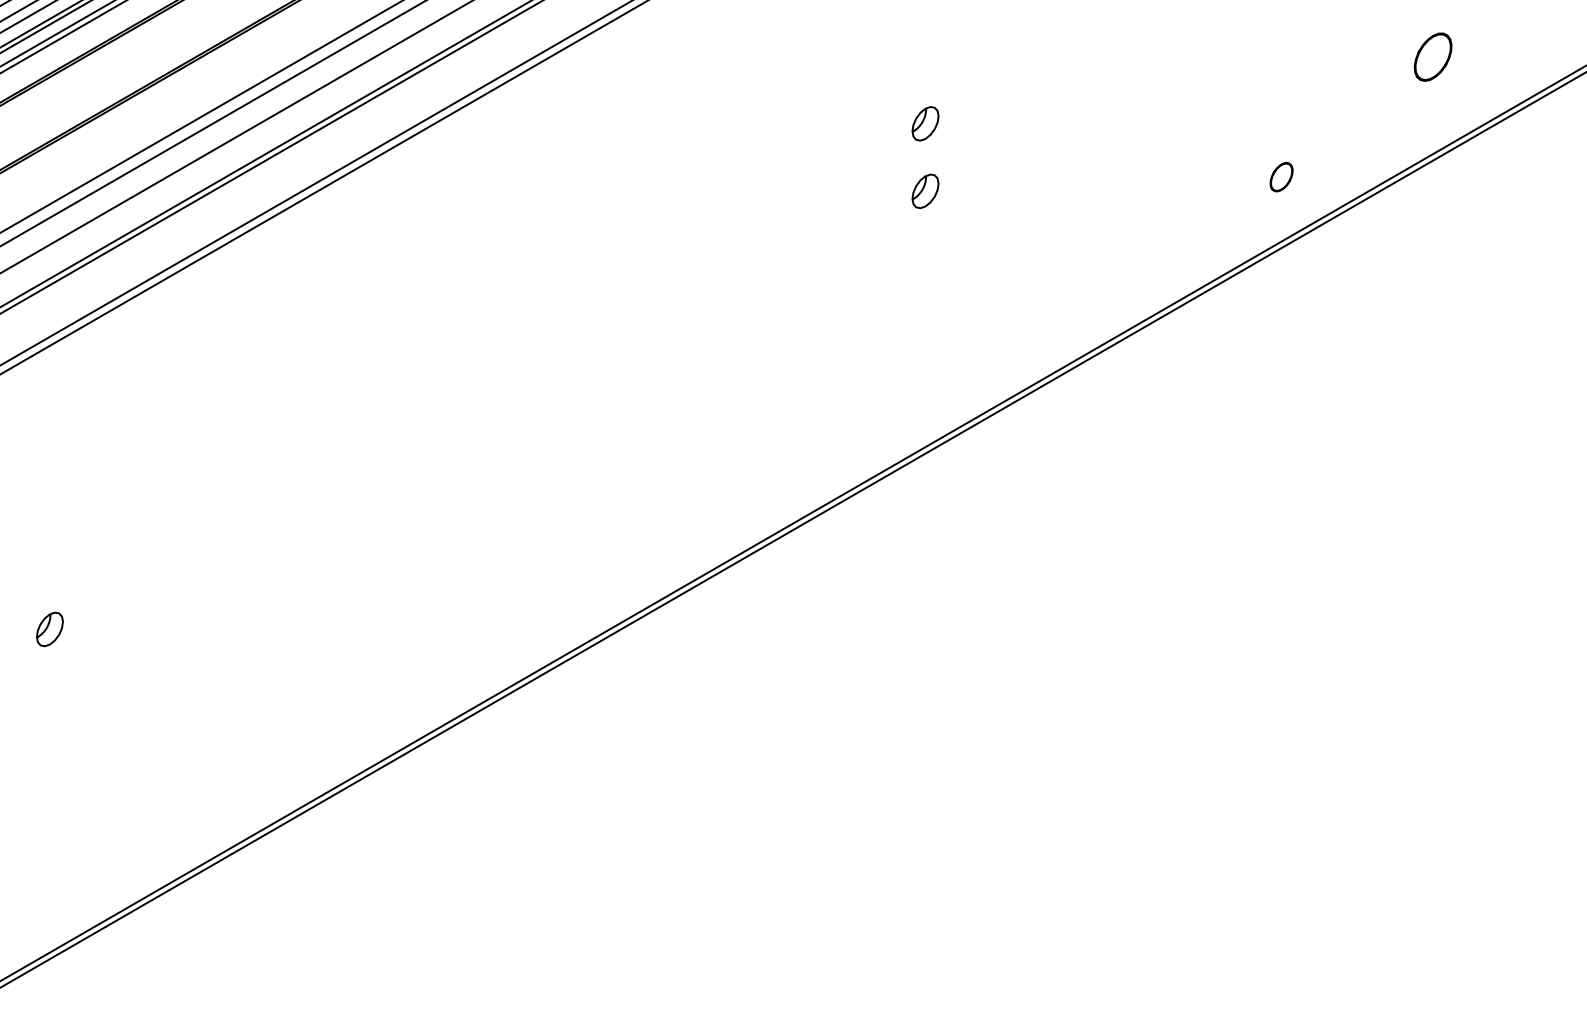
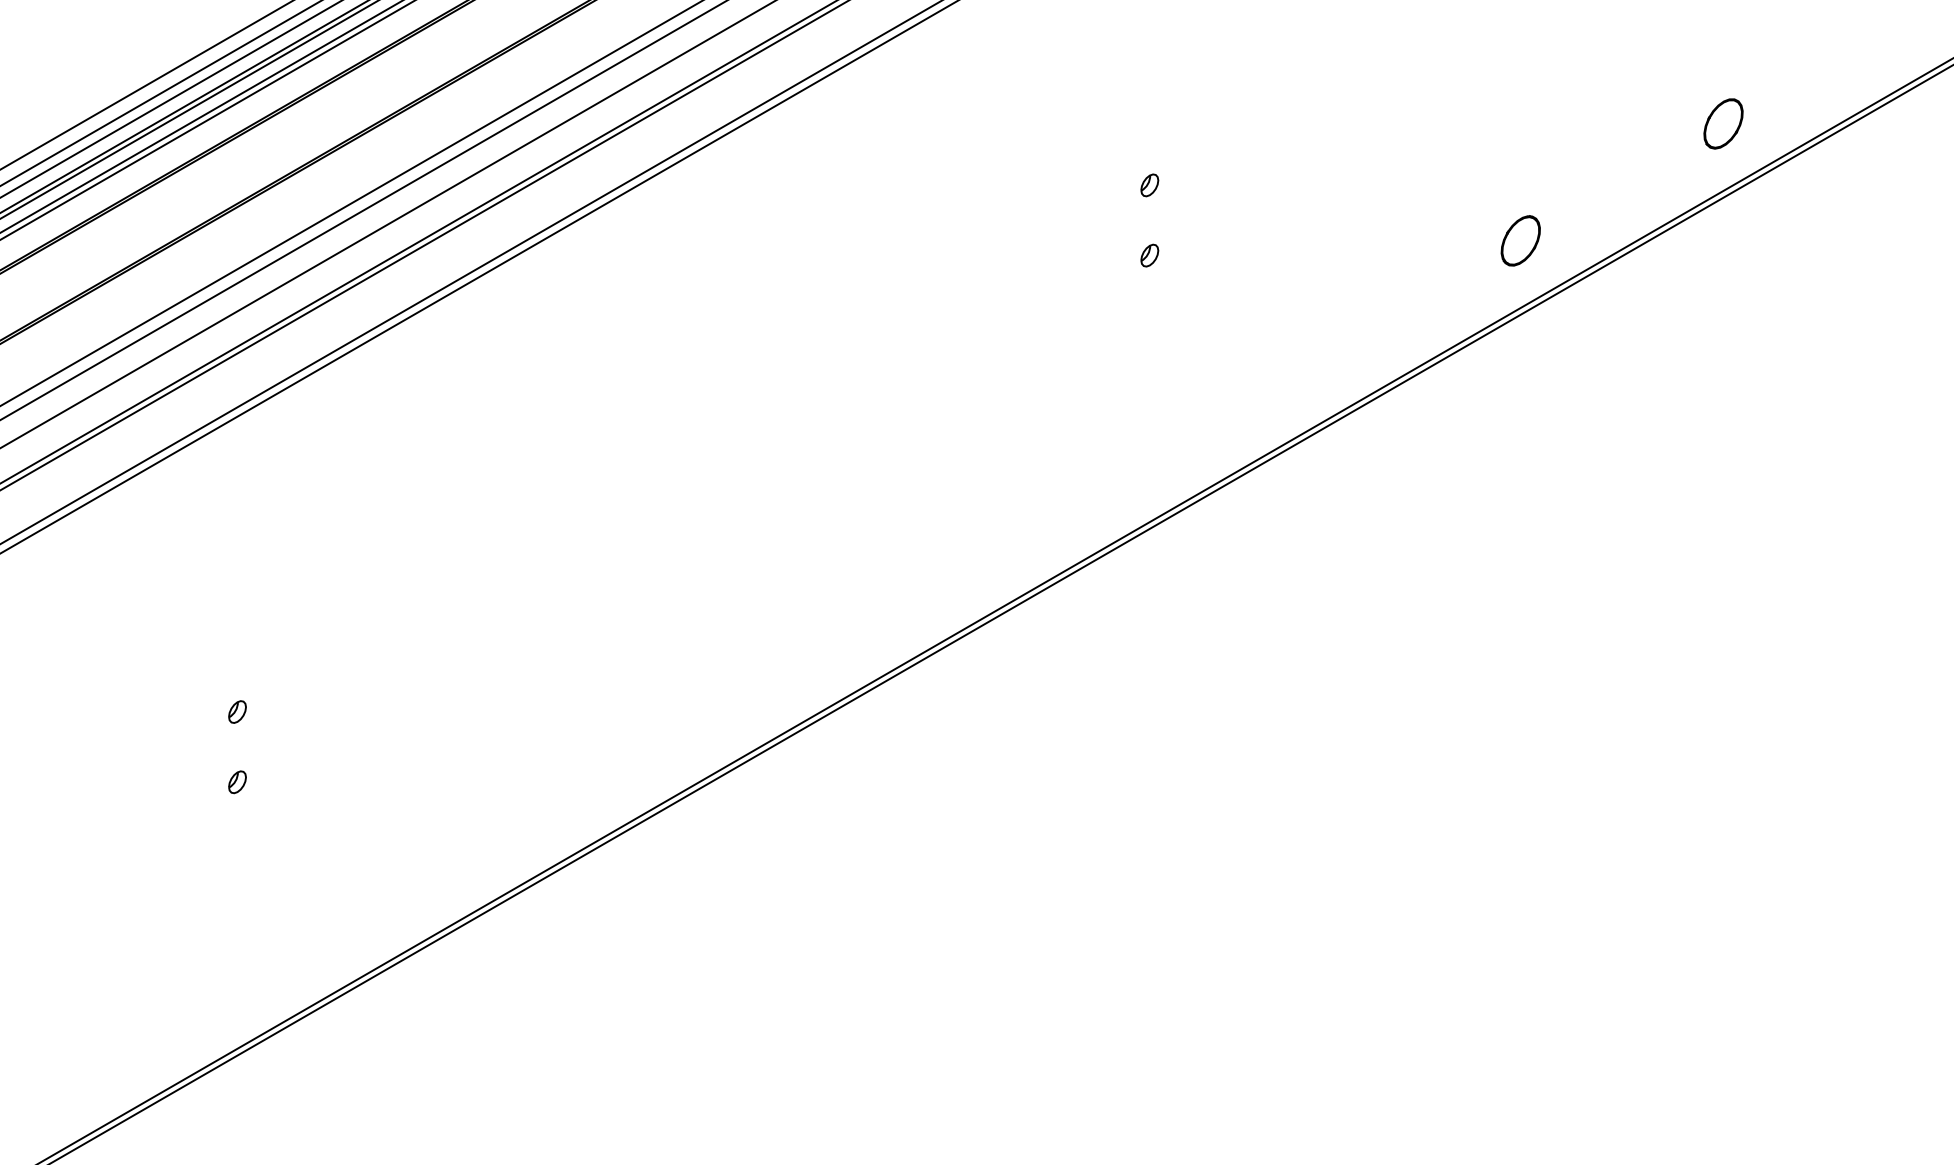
part: (1433, 56) -> (1723, 123), moved
part: (925, 123) -> (1149, 185), size x0.62
part: (1281, 176) -> (1520, 240), size x1.67
part: (925, 191) -> (1149, 255), size x0.62
part: (49, 628) -> (237, 711), size x0.62
part: (49, 697) -> (237, 782), added

